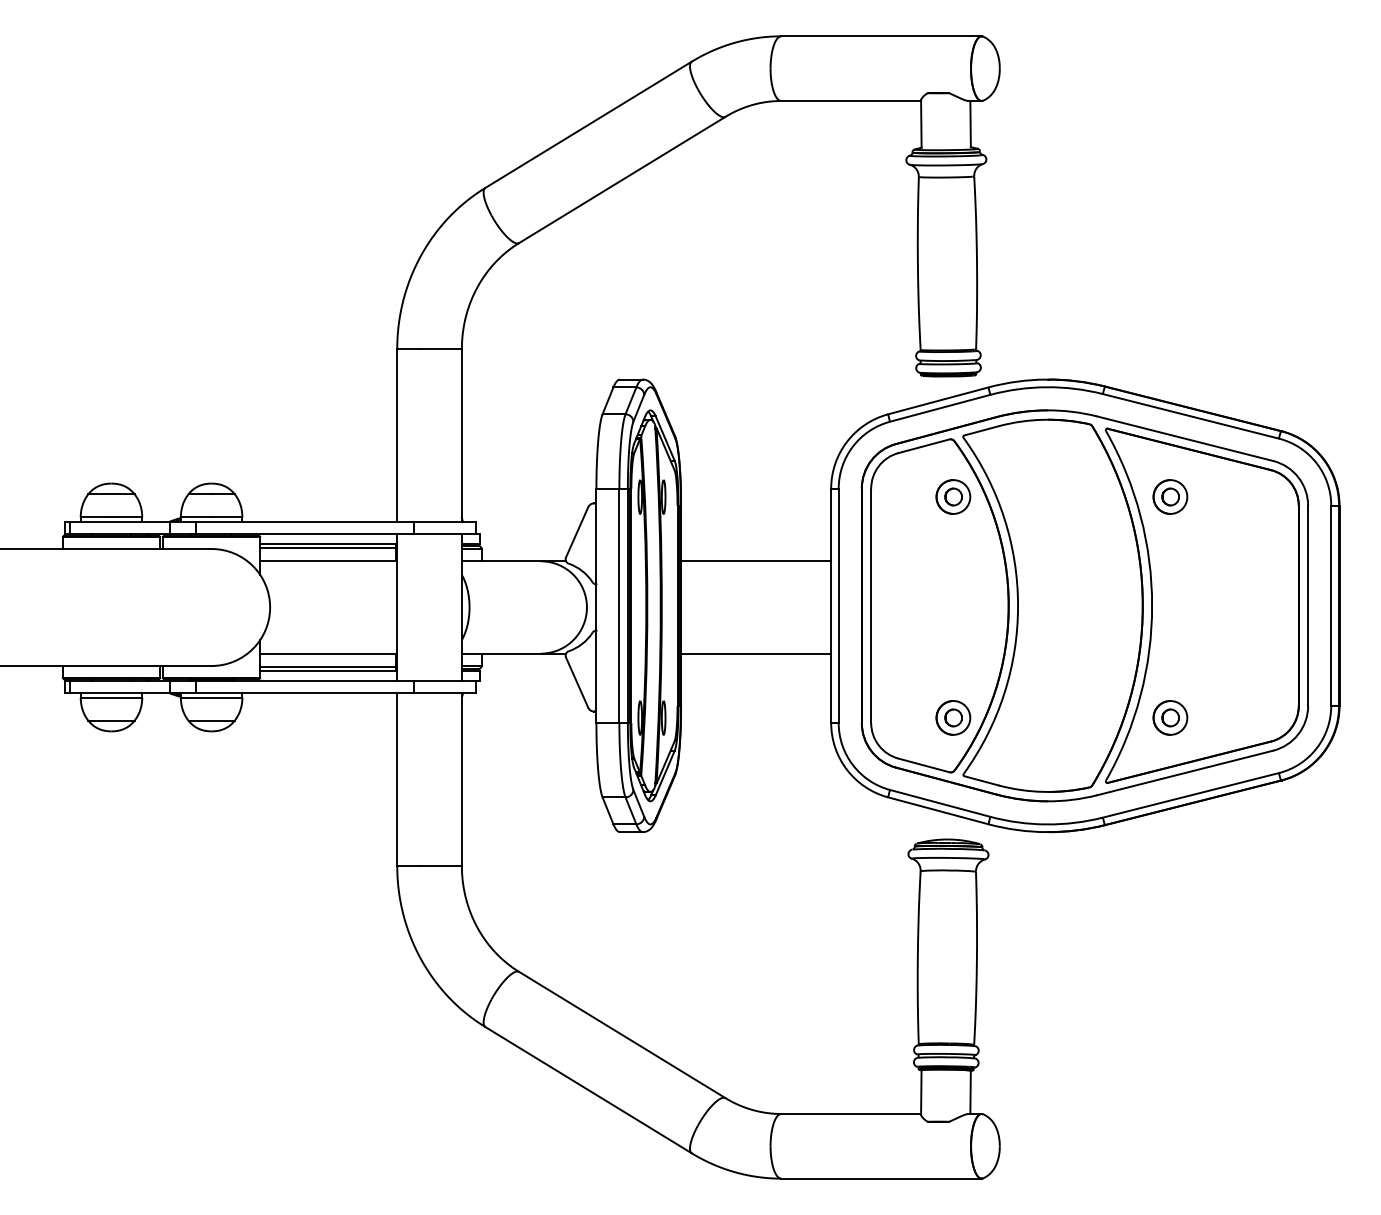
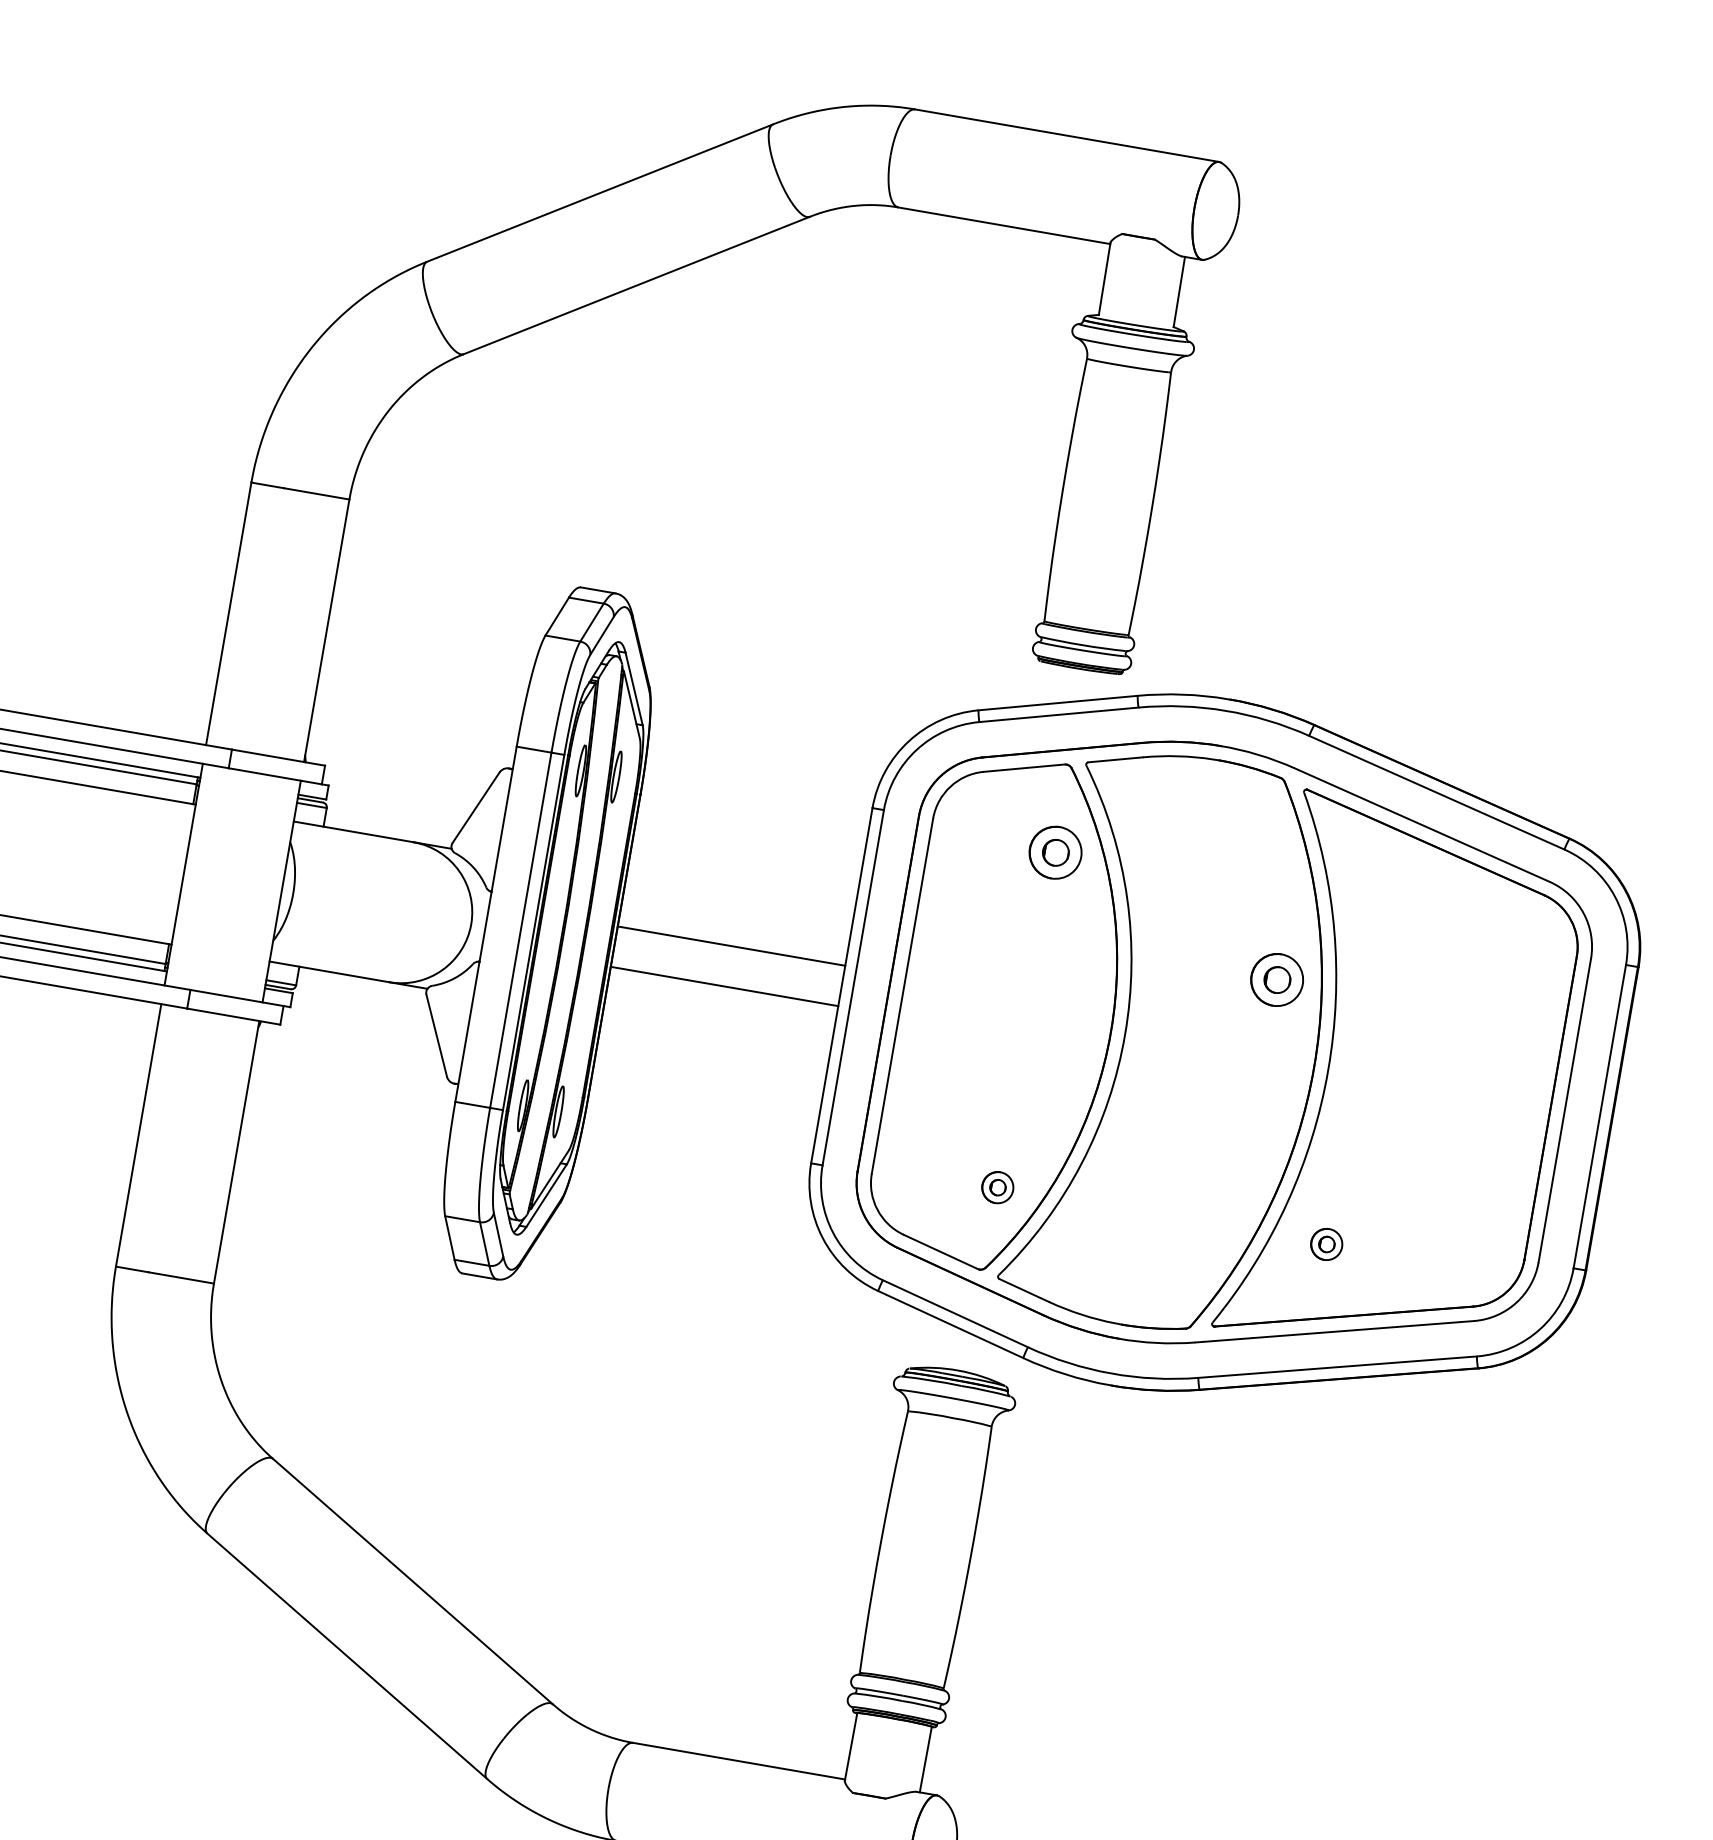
part: (1170, 496) -> (1277, 979), moved
line: (756, 561) -> (725, 986), moved
line: (756, 653) -> (732, 945), moved
part: (953, 717) -> (998, 1186), size x0.6
part: (1170, 717) -> (1326, 1243), size x0.6

